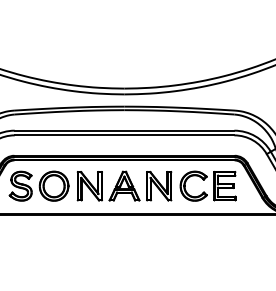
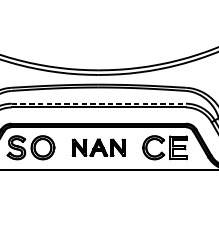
line: (124, 130) -> (98, 103), solid -> dashed
part: (124, 185) -> (98, 147), size x0.7

